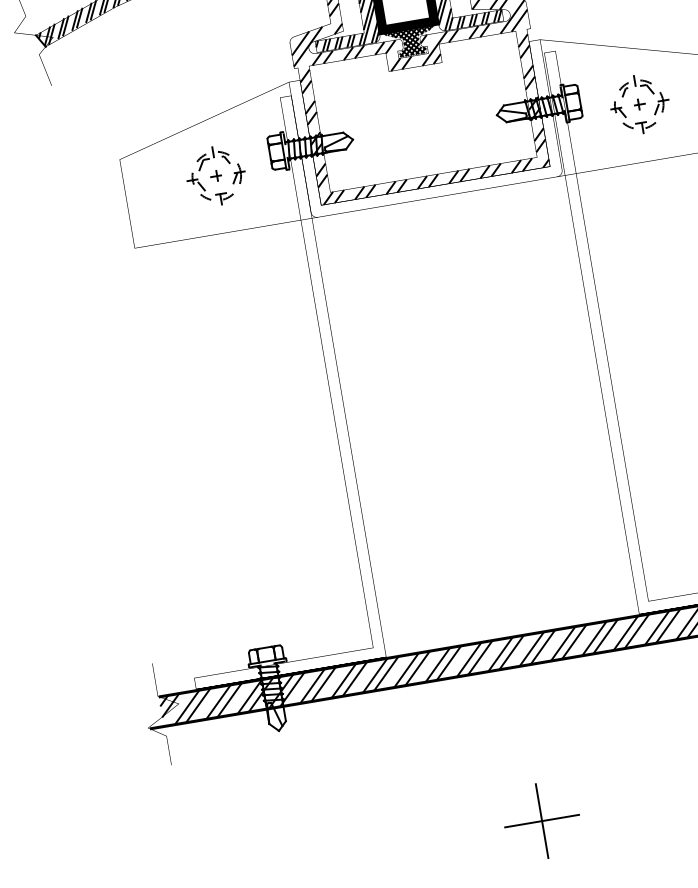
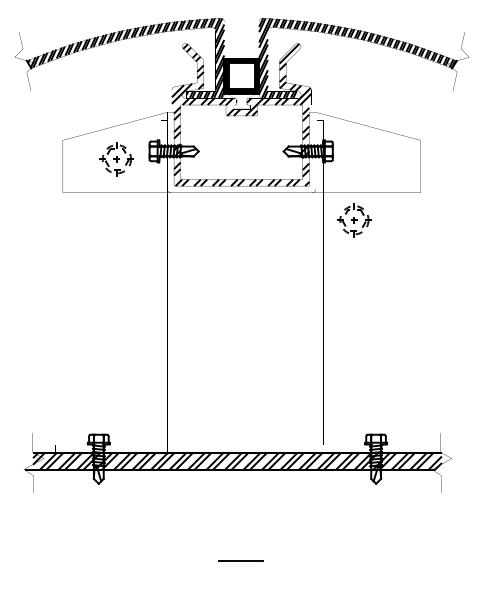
hatch: (409, 43) -> (240, 101), removed
part: (639, 105) -> (354, 220), moved
line: (542, 819) -> (241, 560), removed

